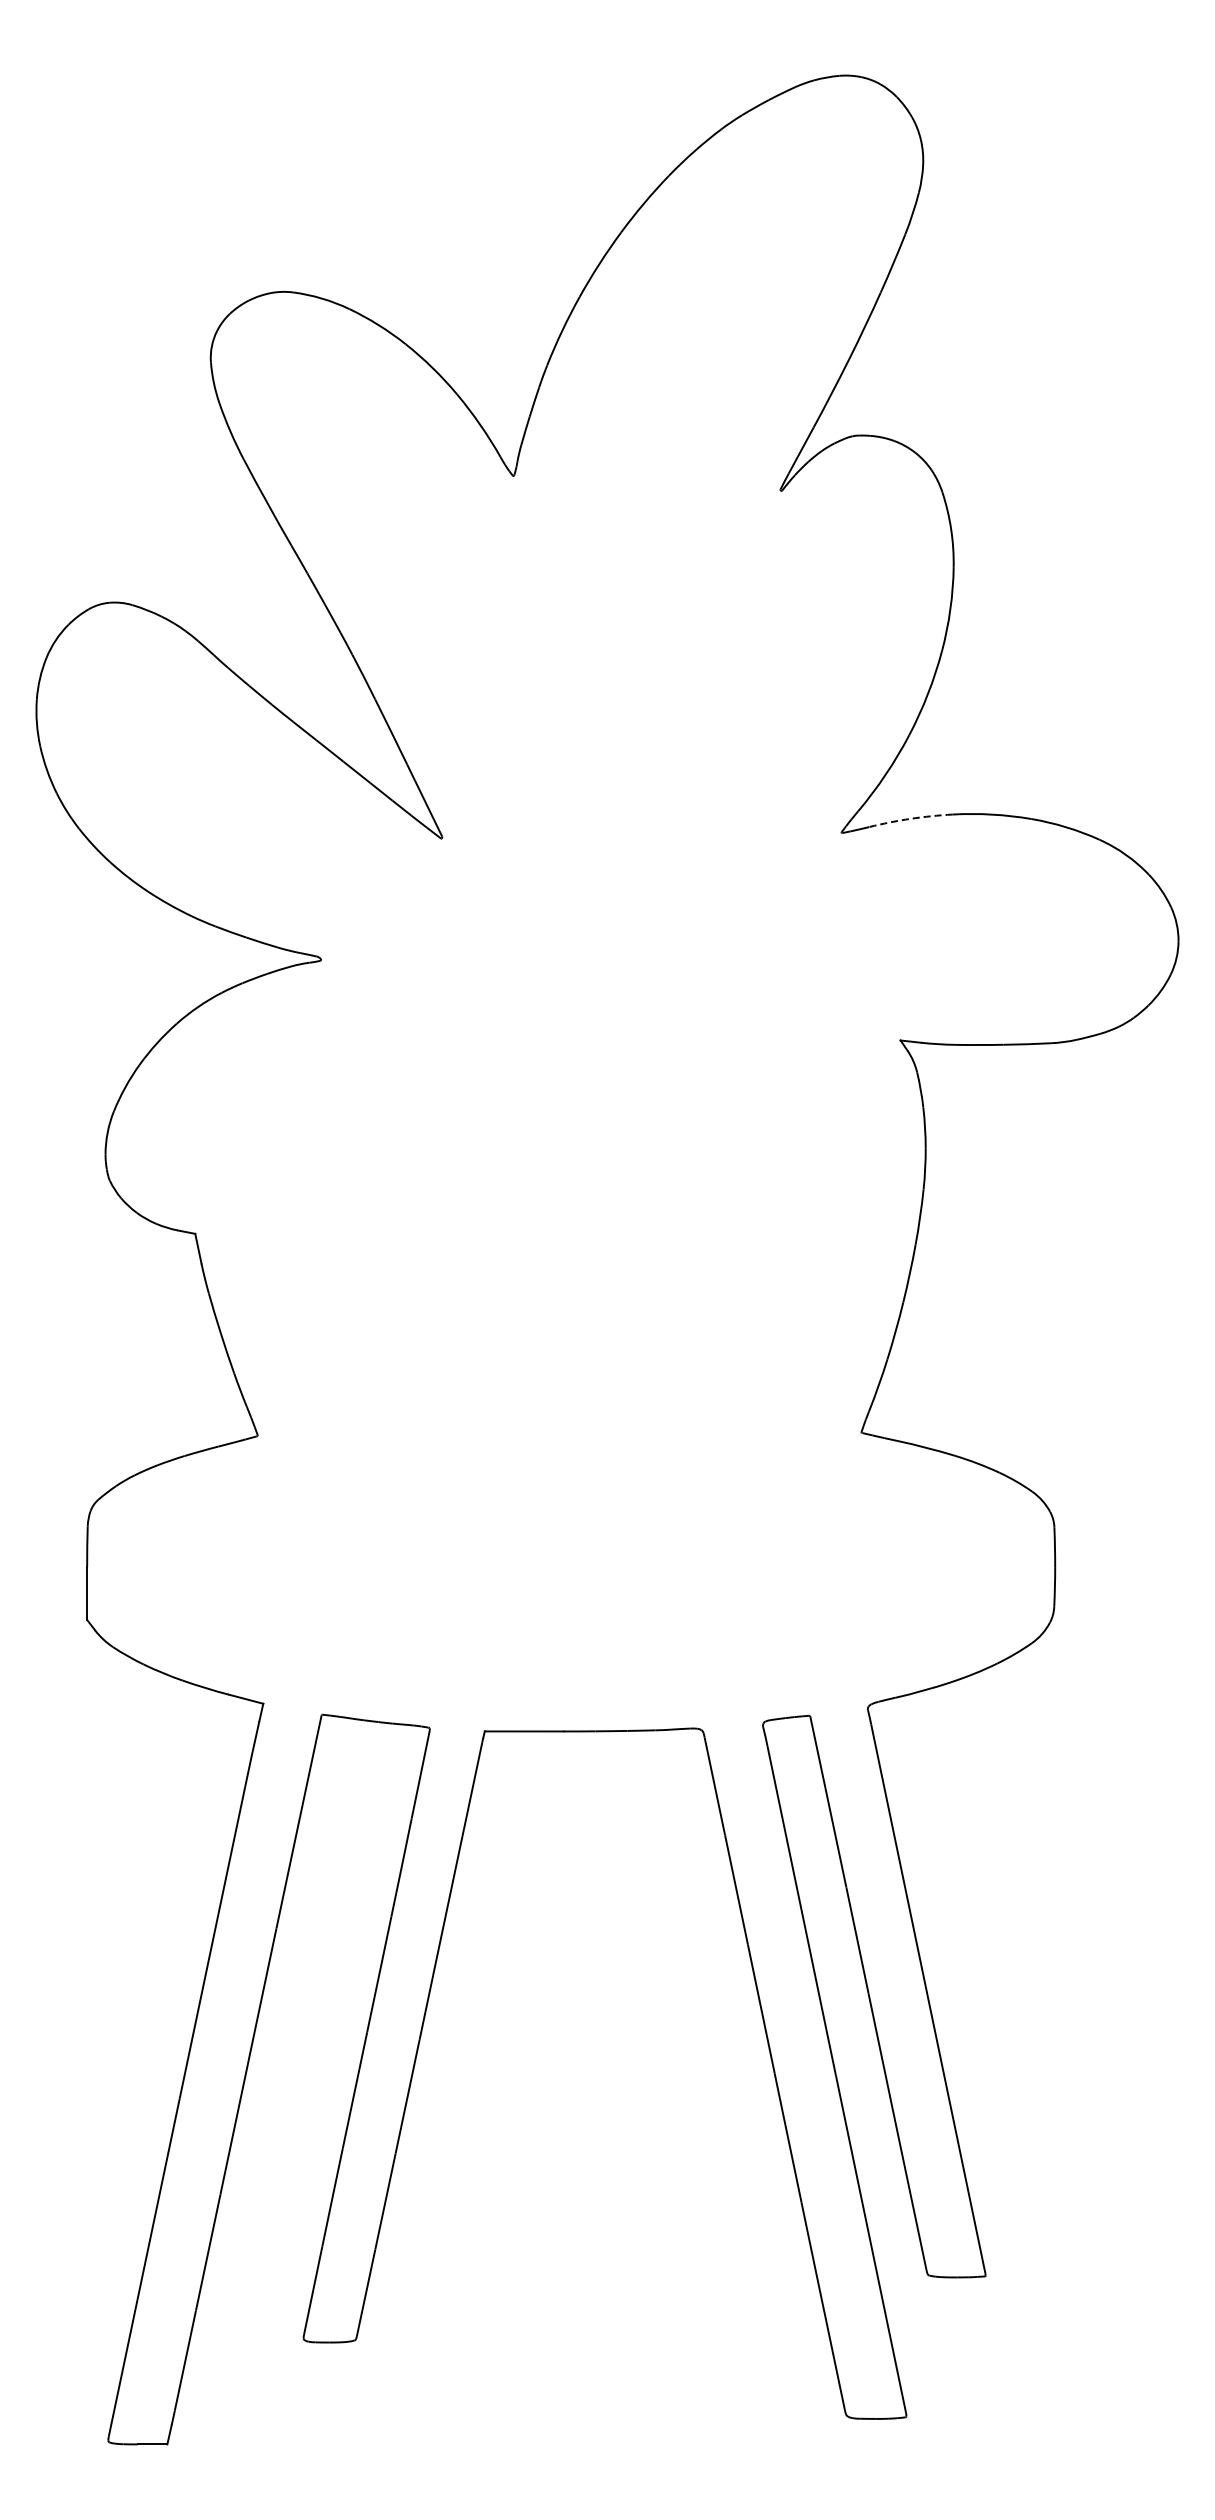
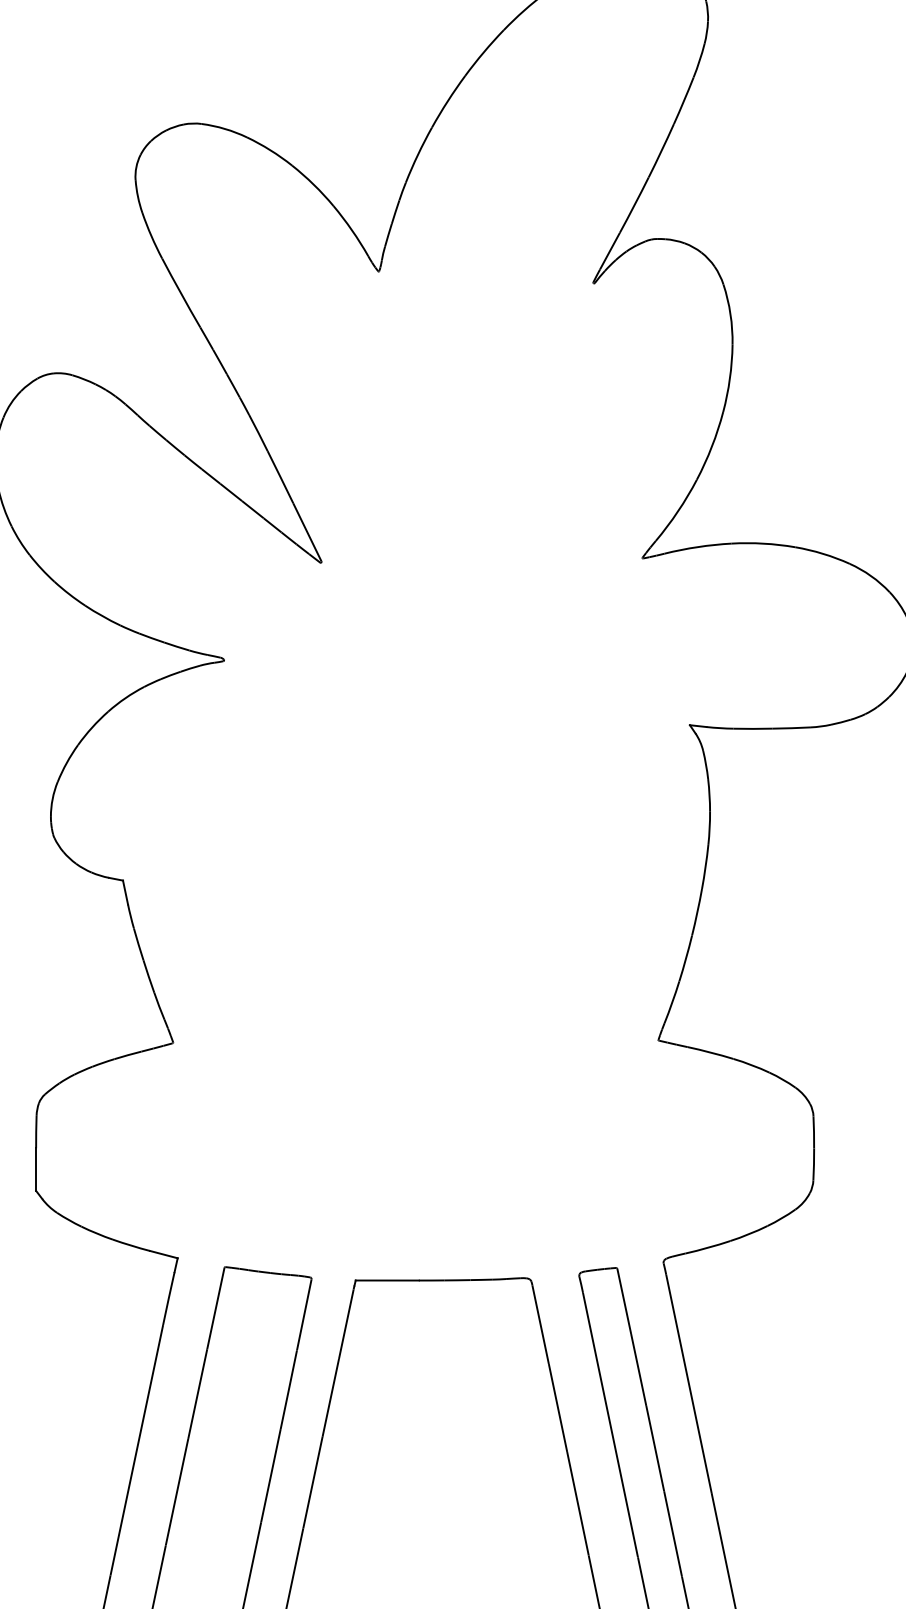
arc: (910, 818) -> (697, 546), dashed -> solid

